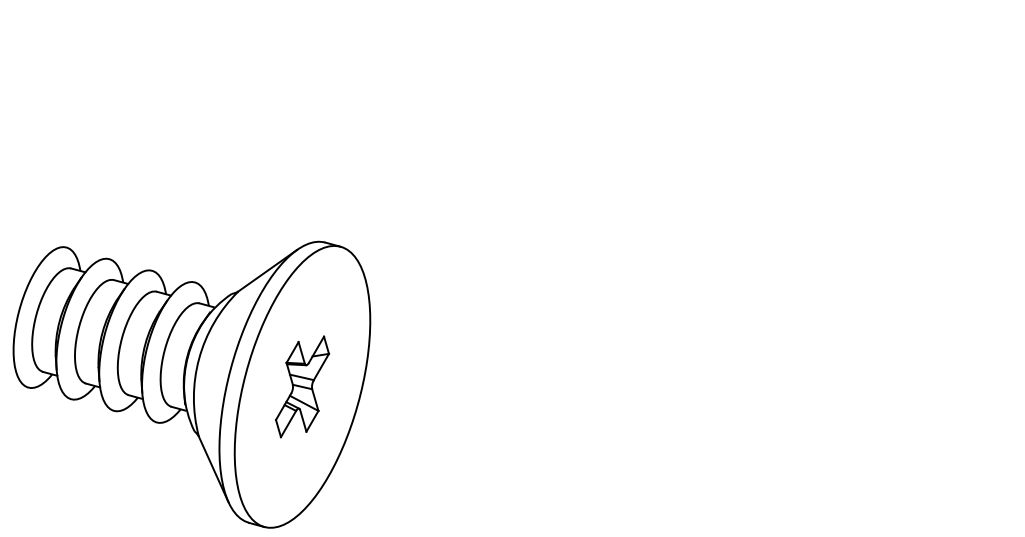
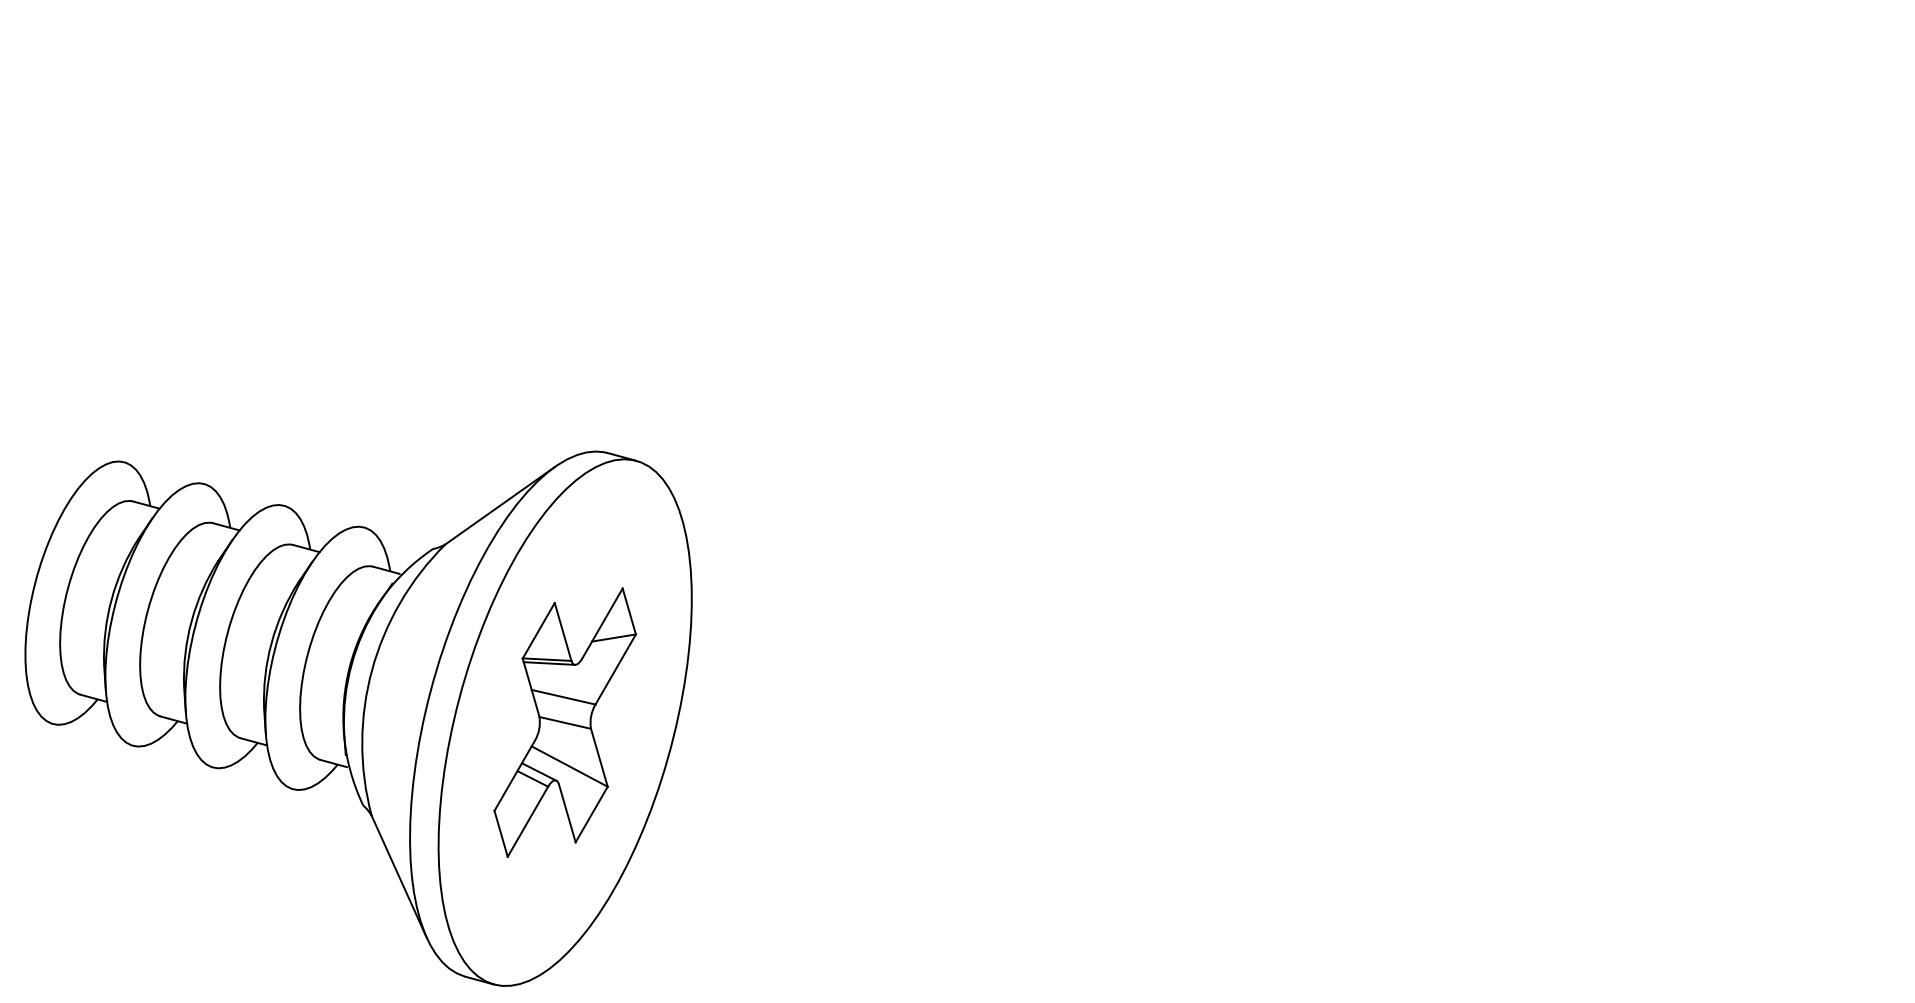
part: (302, 386) -> (565, 721), size x1.43

